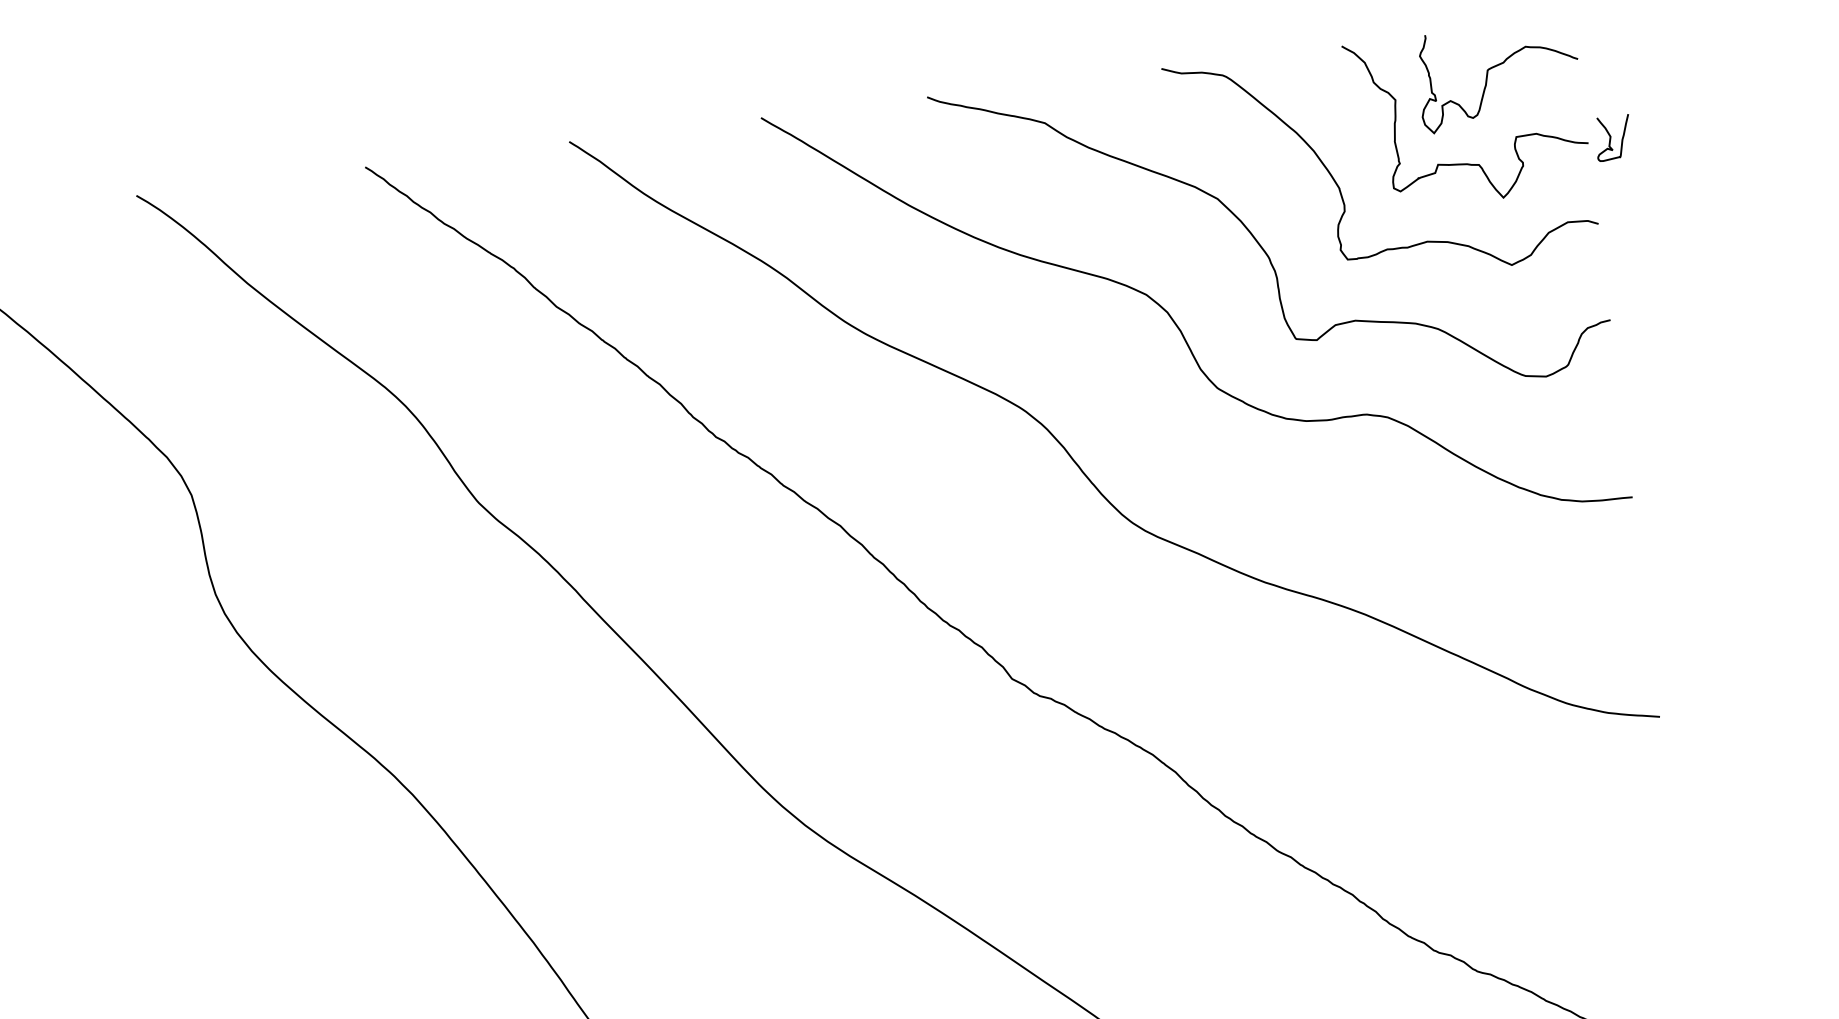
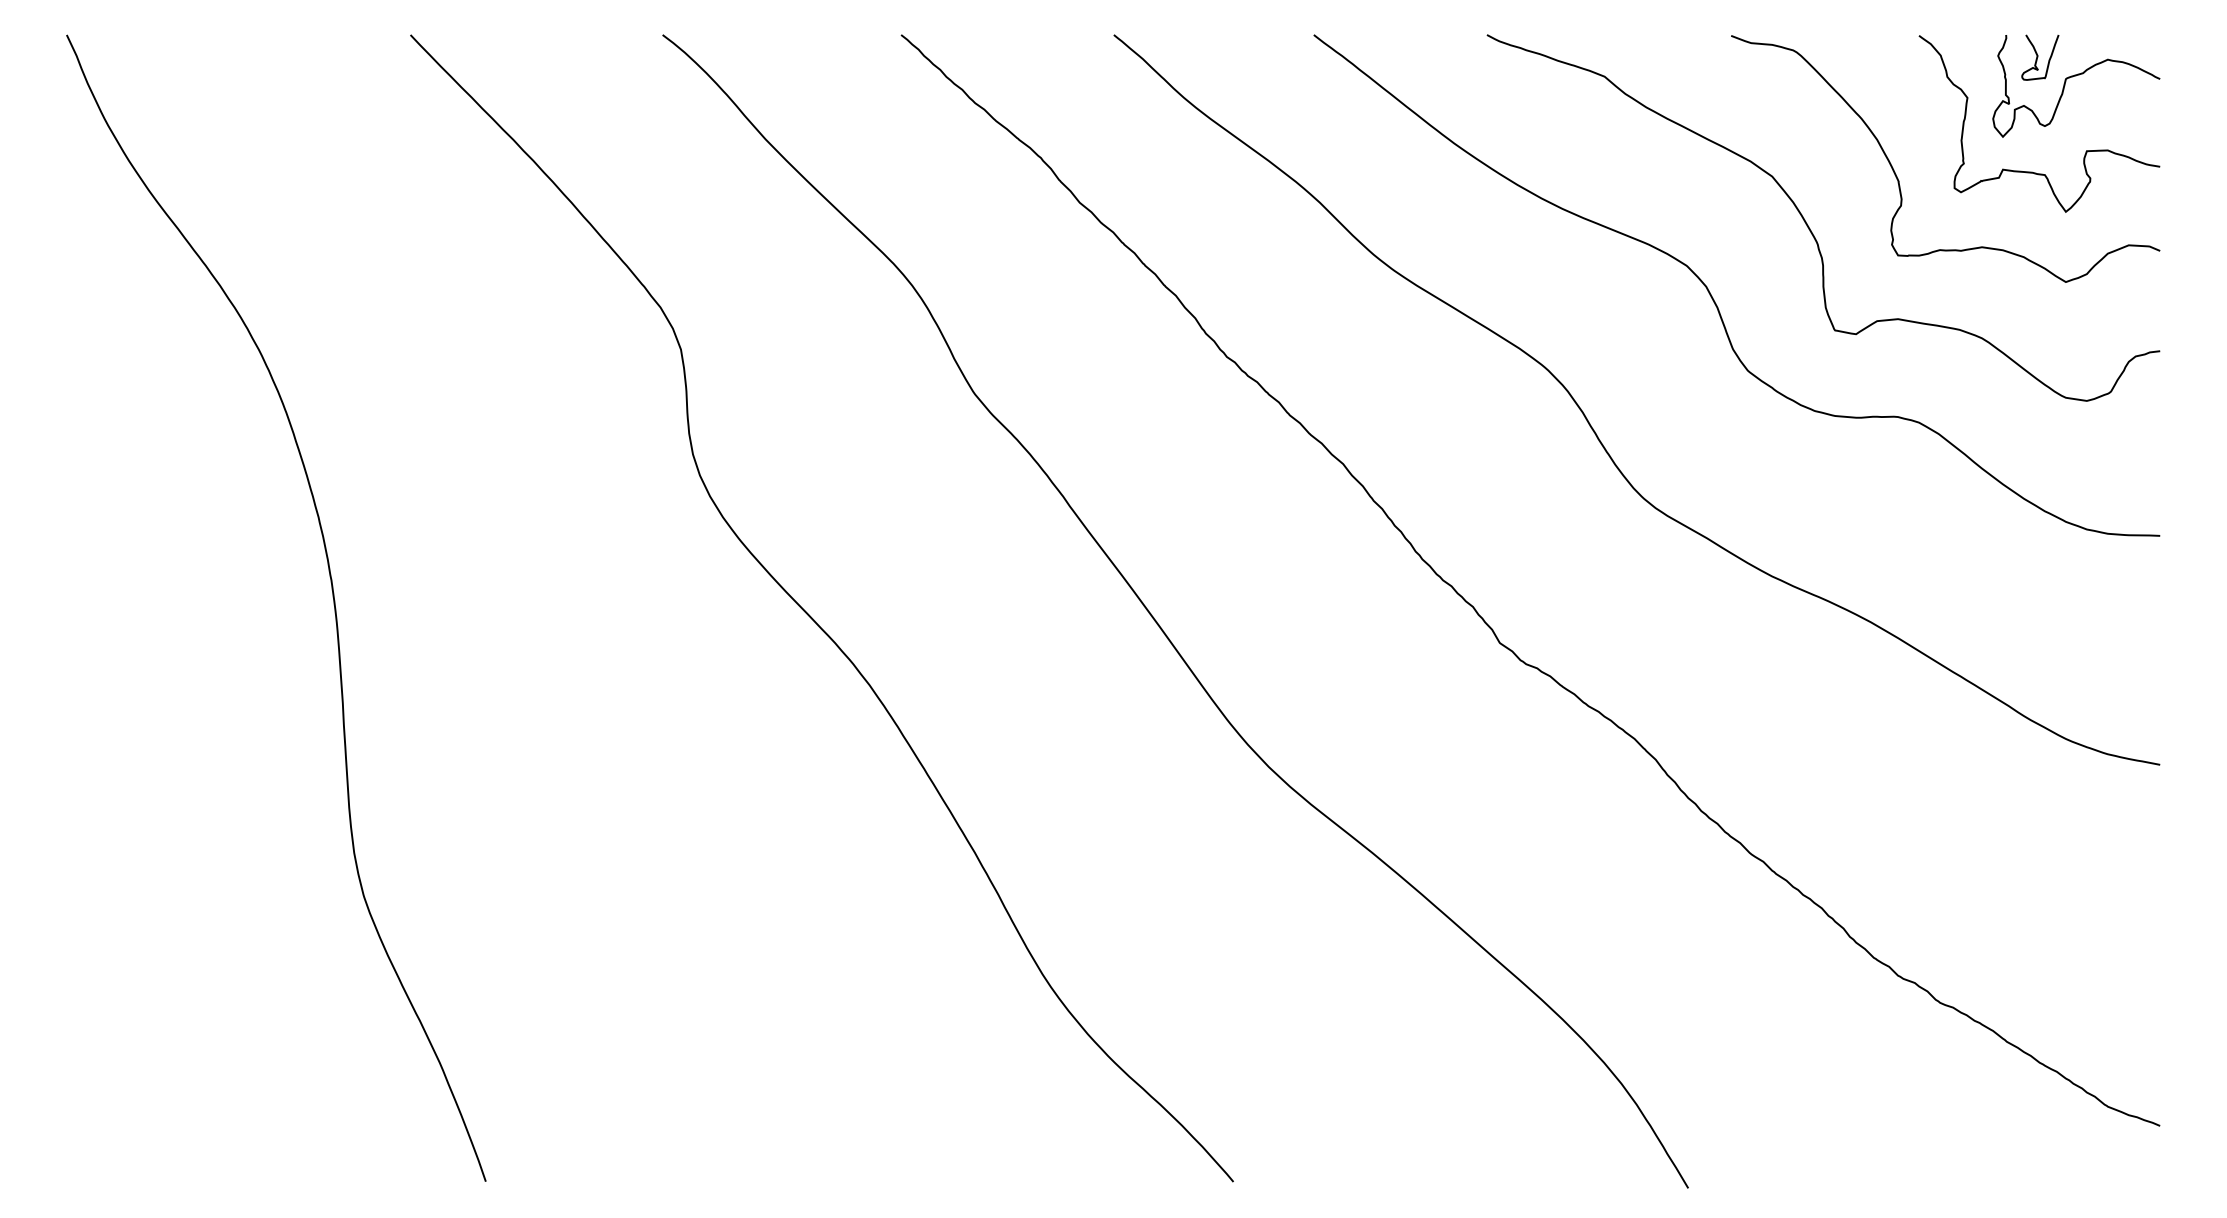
curve: (1611, 138) -> (2038, 57), moved

